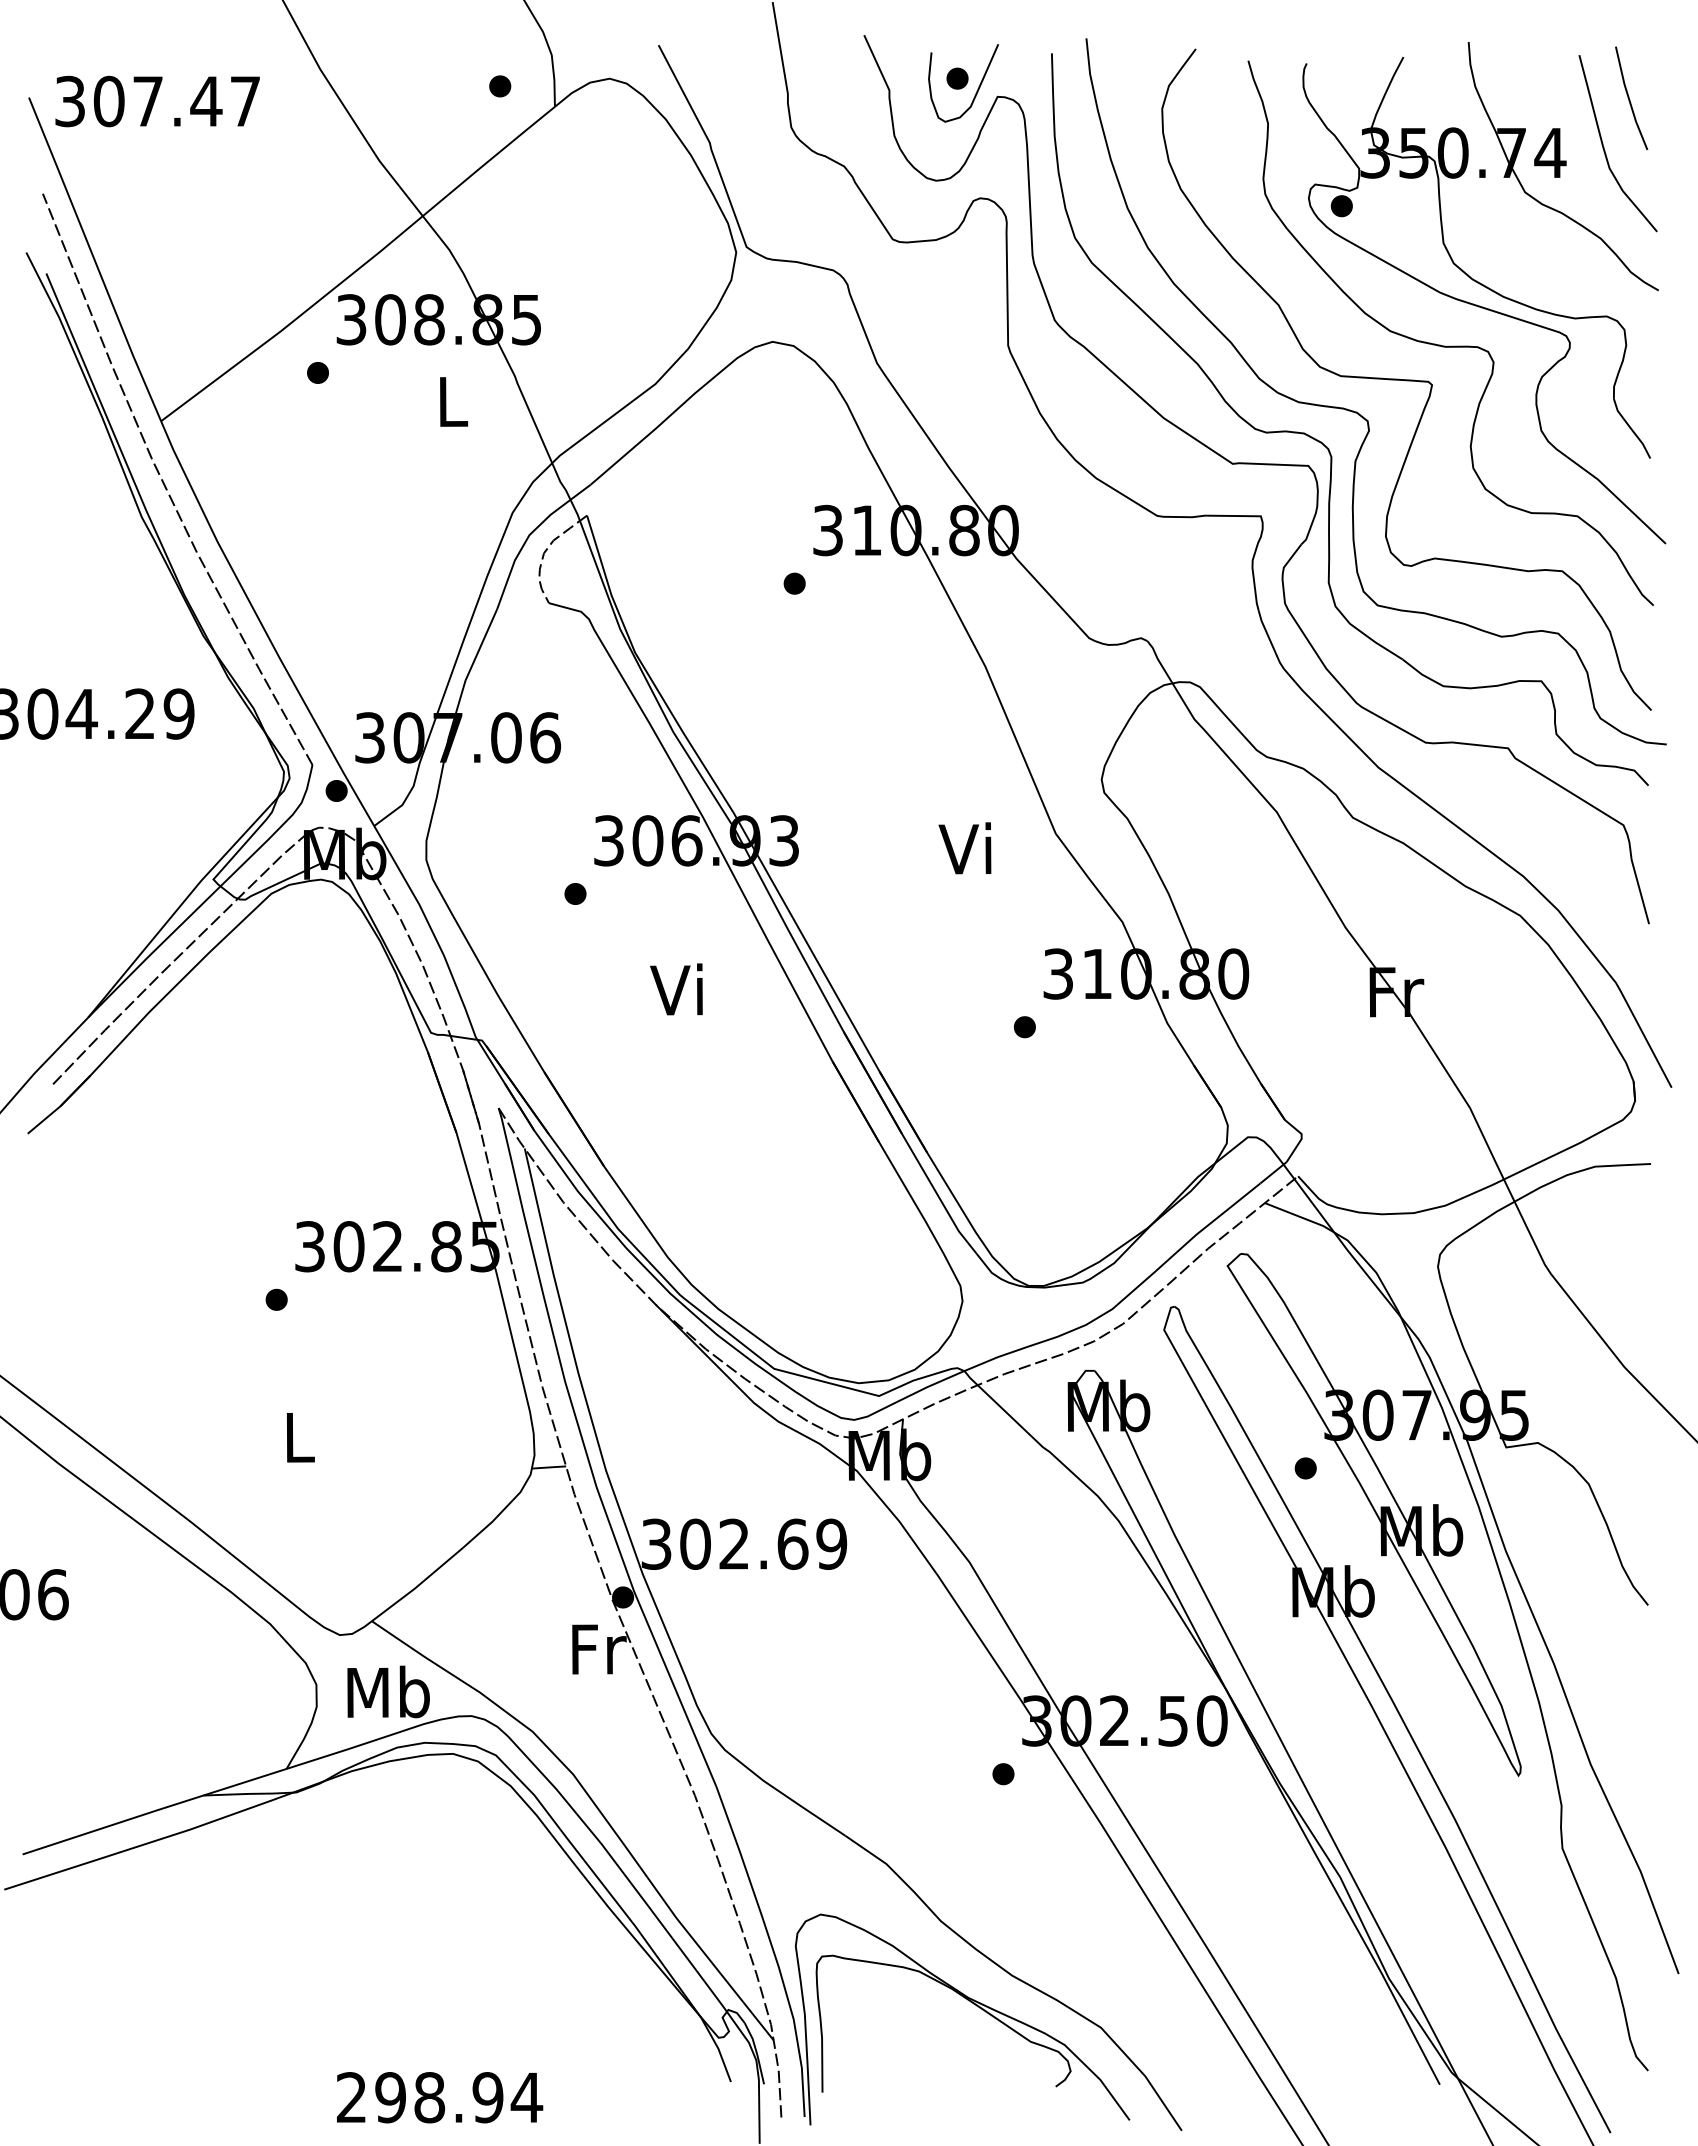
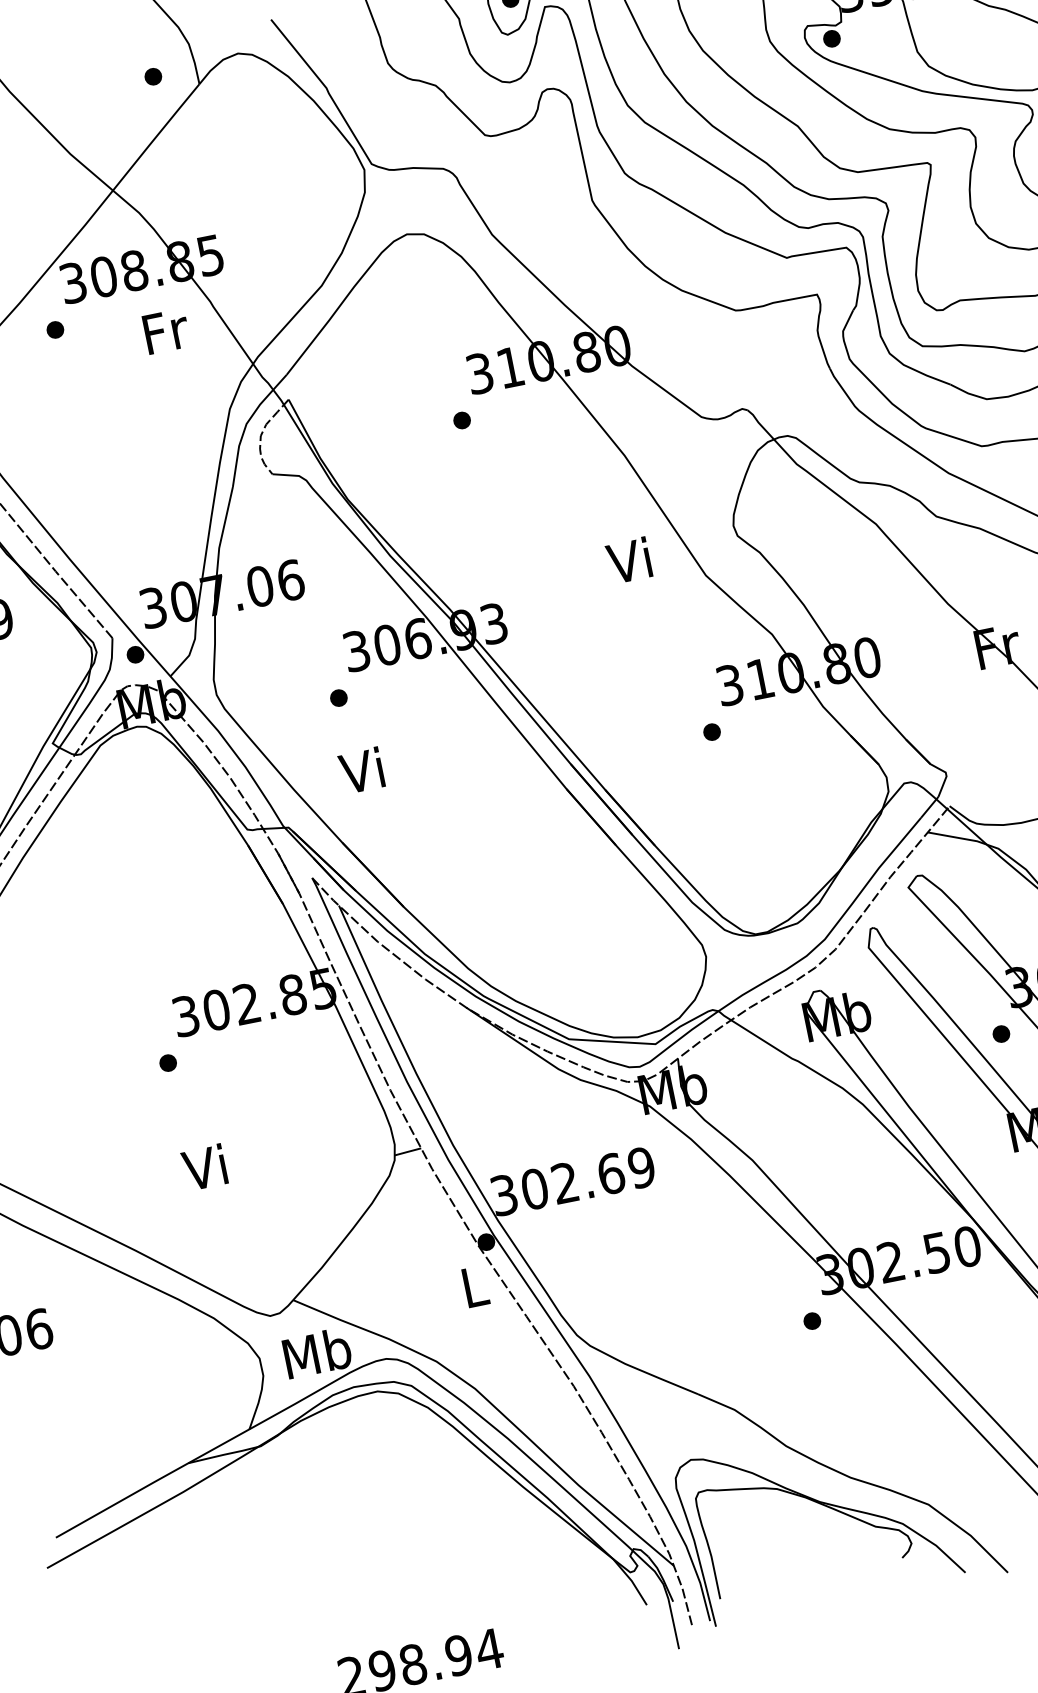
text: (454, 401) -> (166, 330), L -> Fr
text: (964, 848) -> (628, 560), moved
text: (676, 989) -> (361, 770), moved
text: (295, 1436) -> (204, 1167), L -> Vi
text: (599, 1649) -> (476, 1286), Fr -> L

